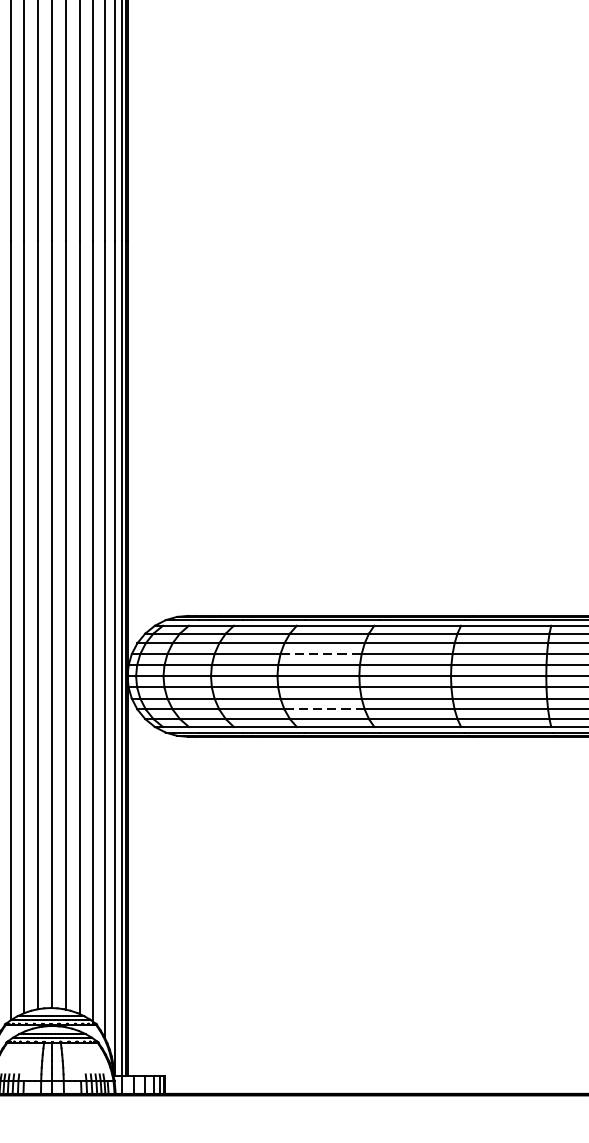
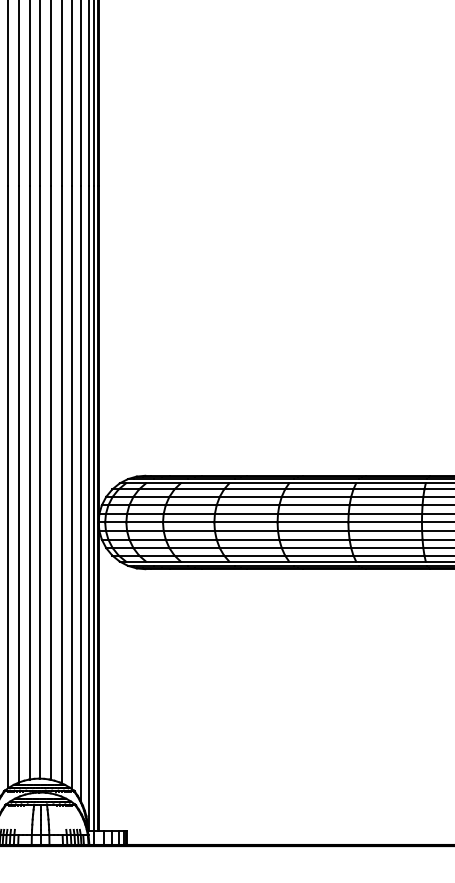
line: (321, 654) -> (248, 505), dashed -> solid
line: (324, 710) -> (250, 548), dashed -> solid

